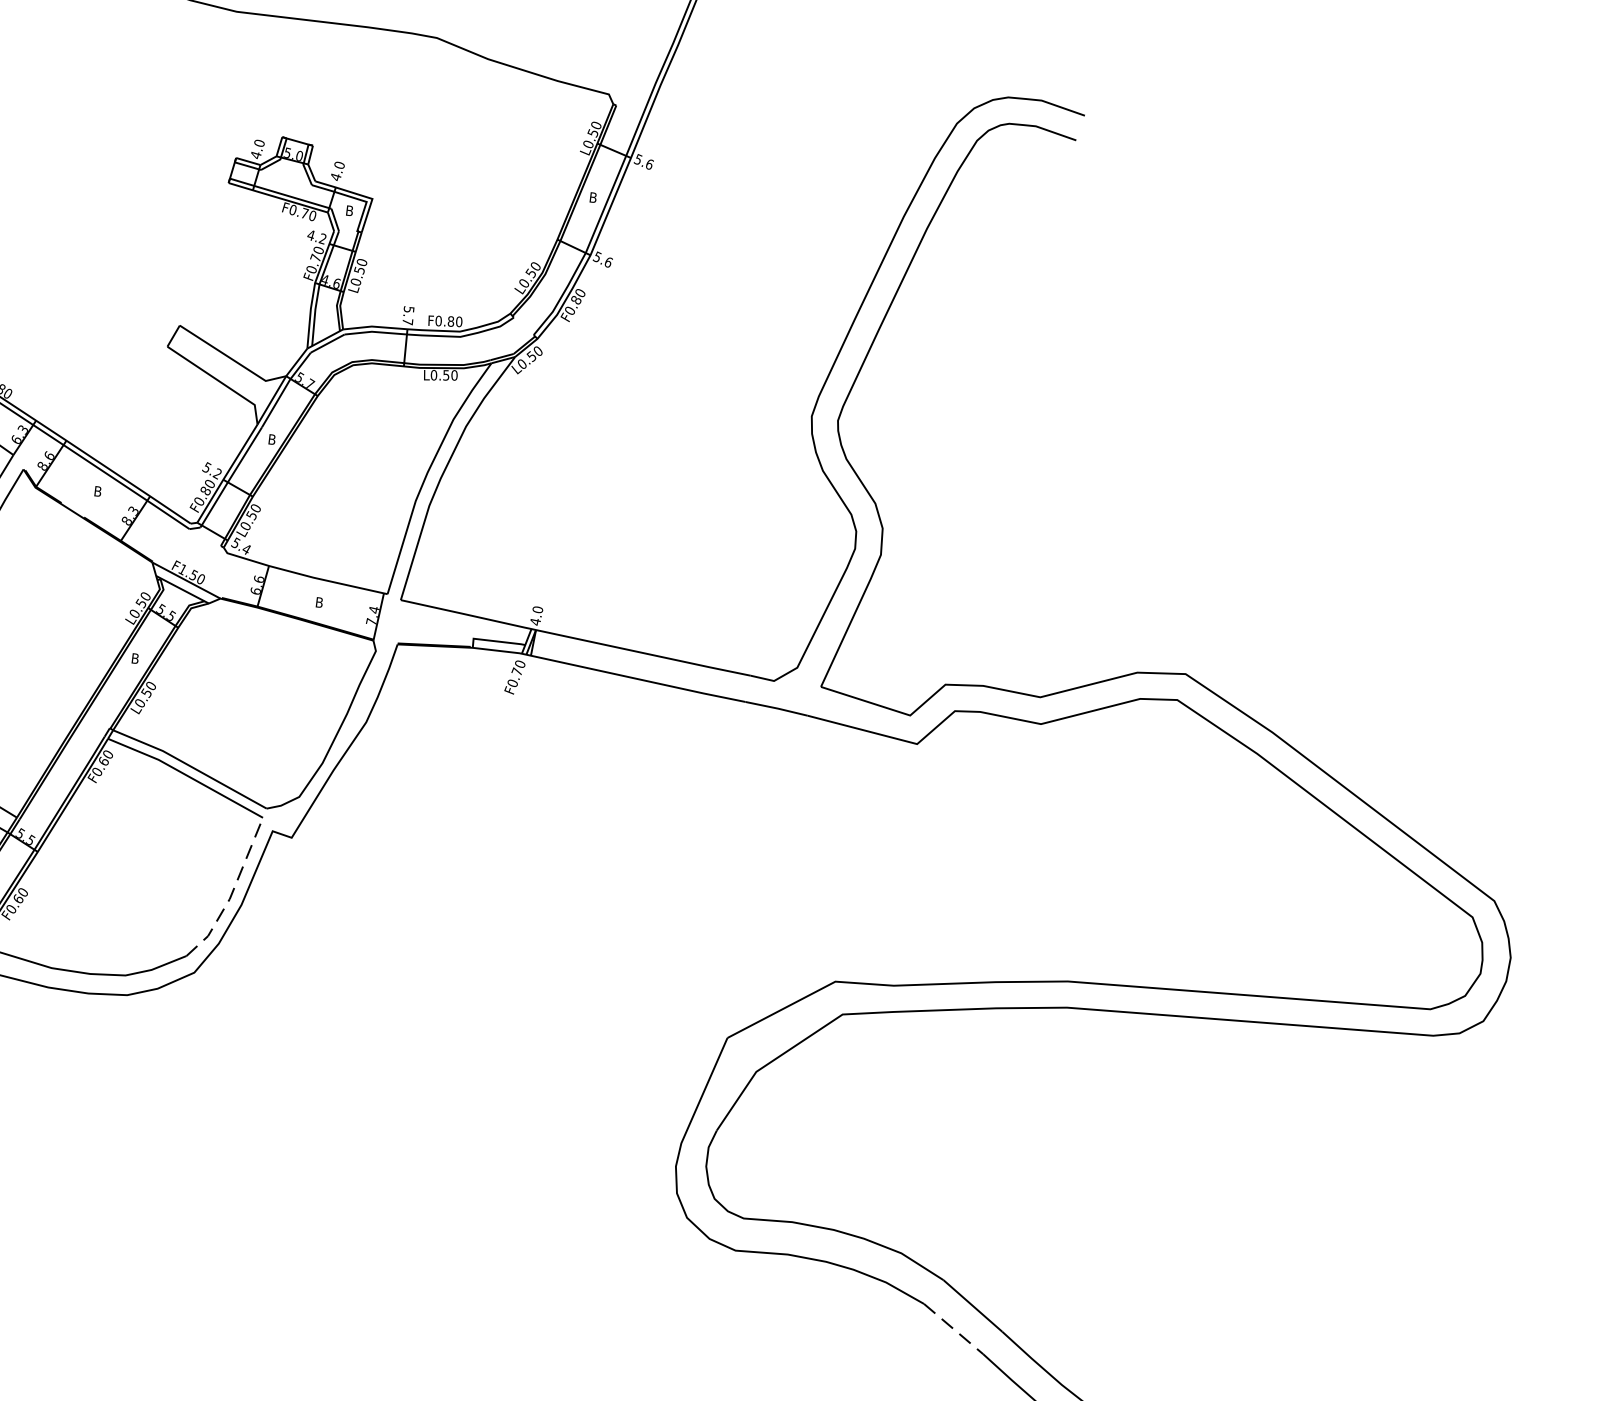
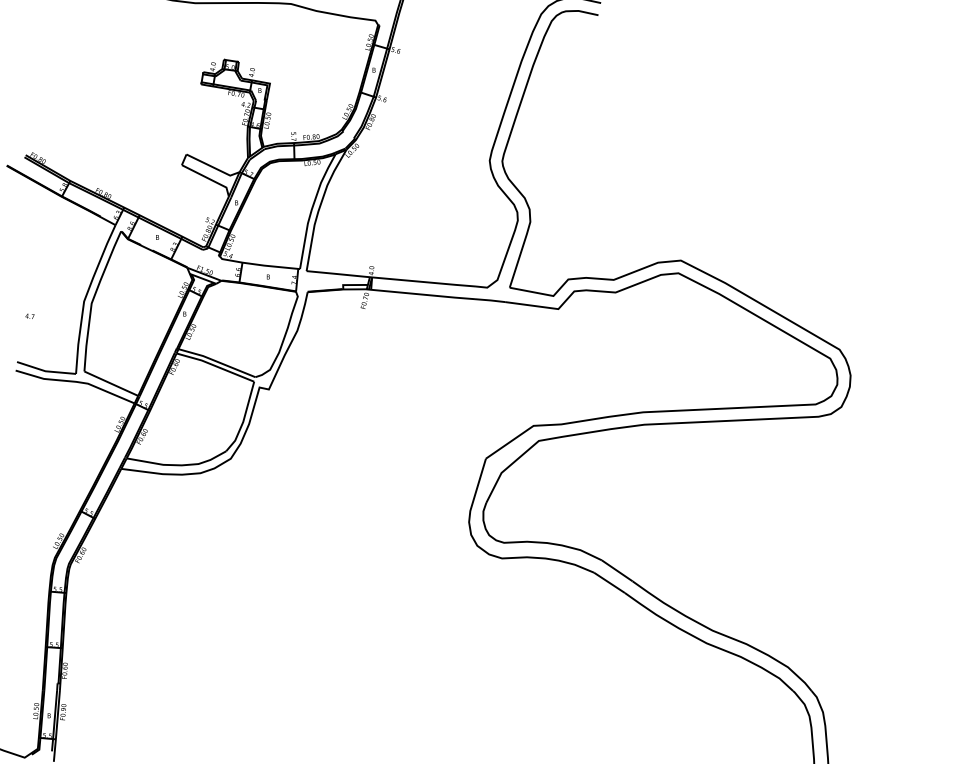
line: (232, 894) -> (244, 419), dashed -> solid
line: (953, 1330) -> (609, 583), dashed -> solid

